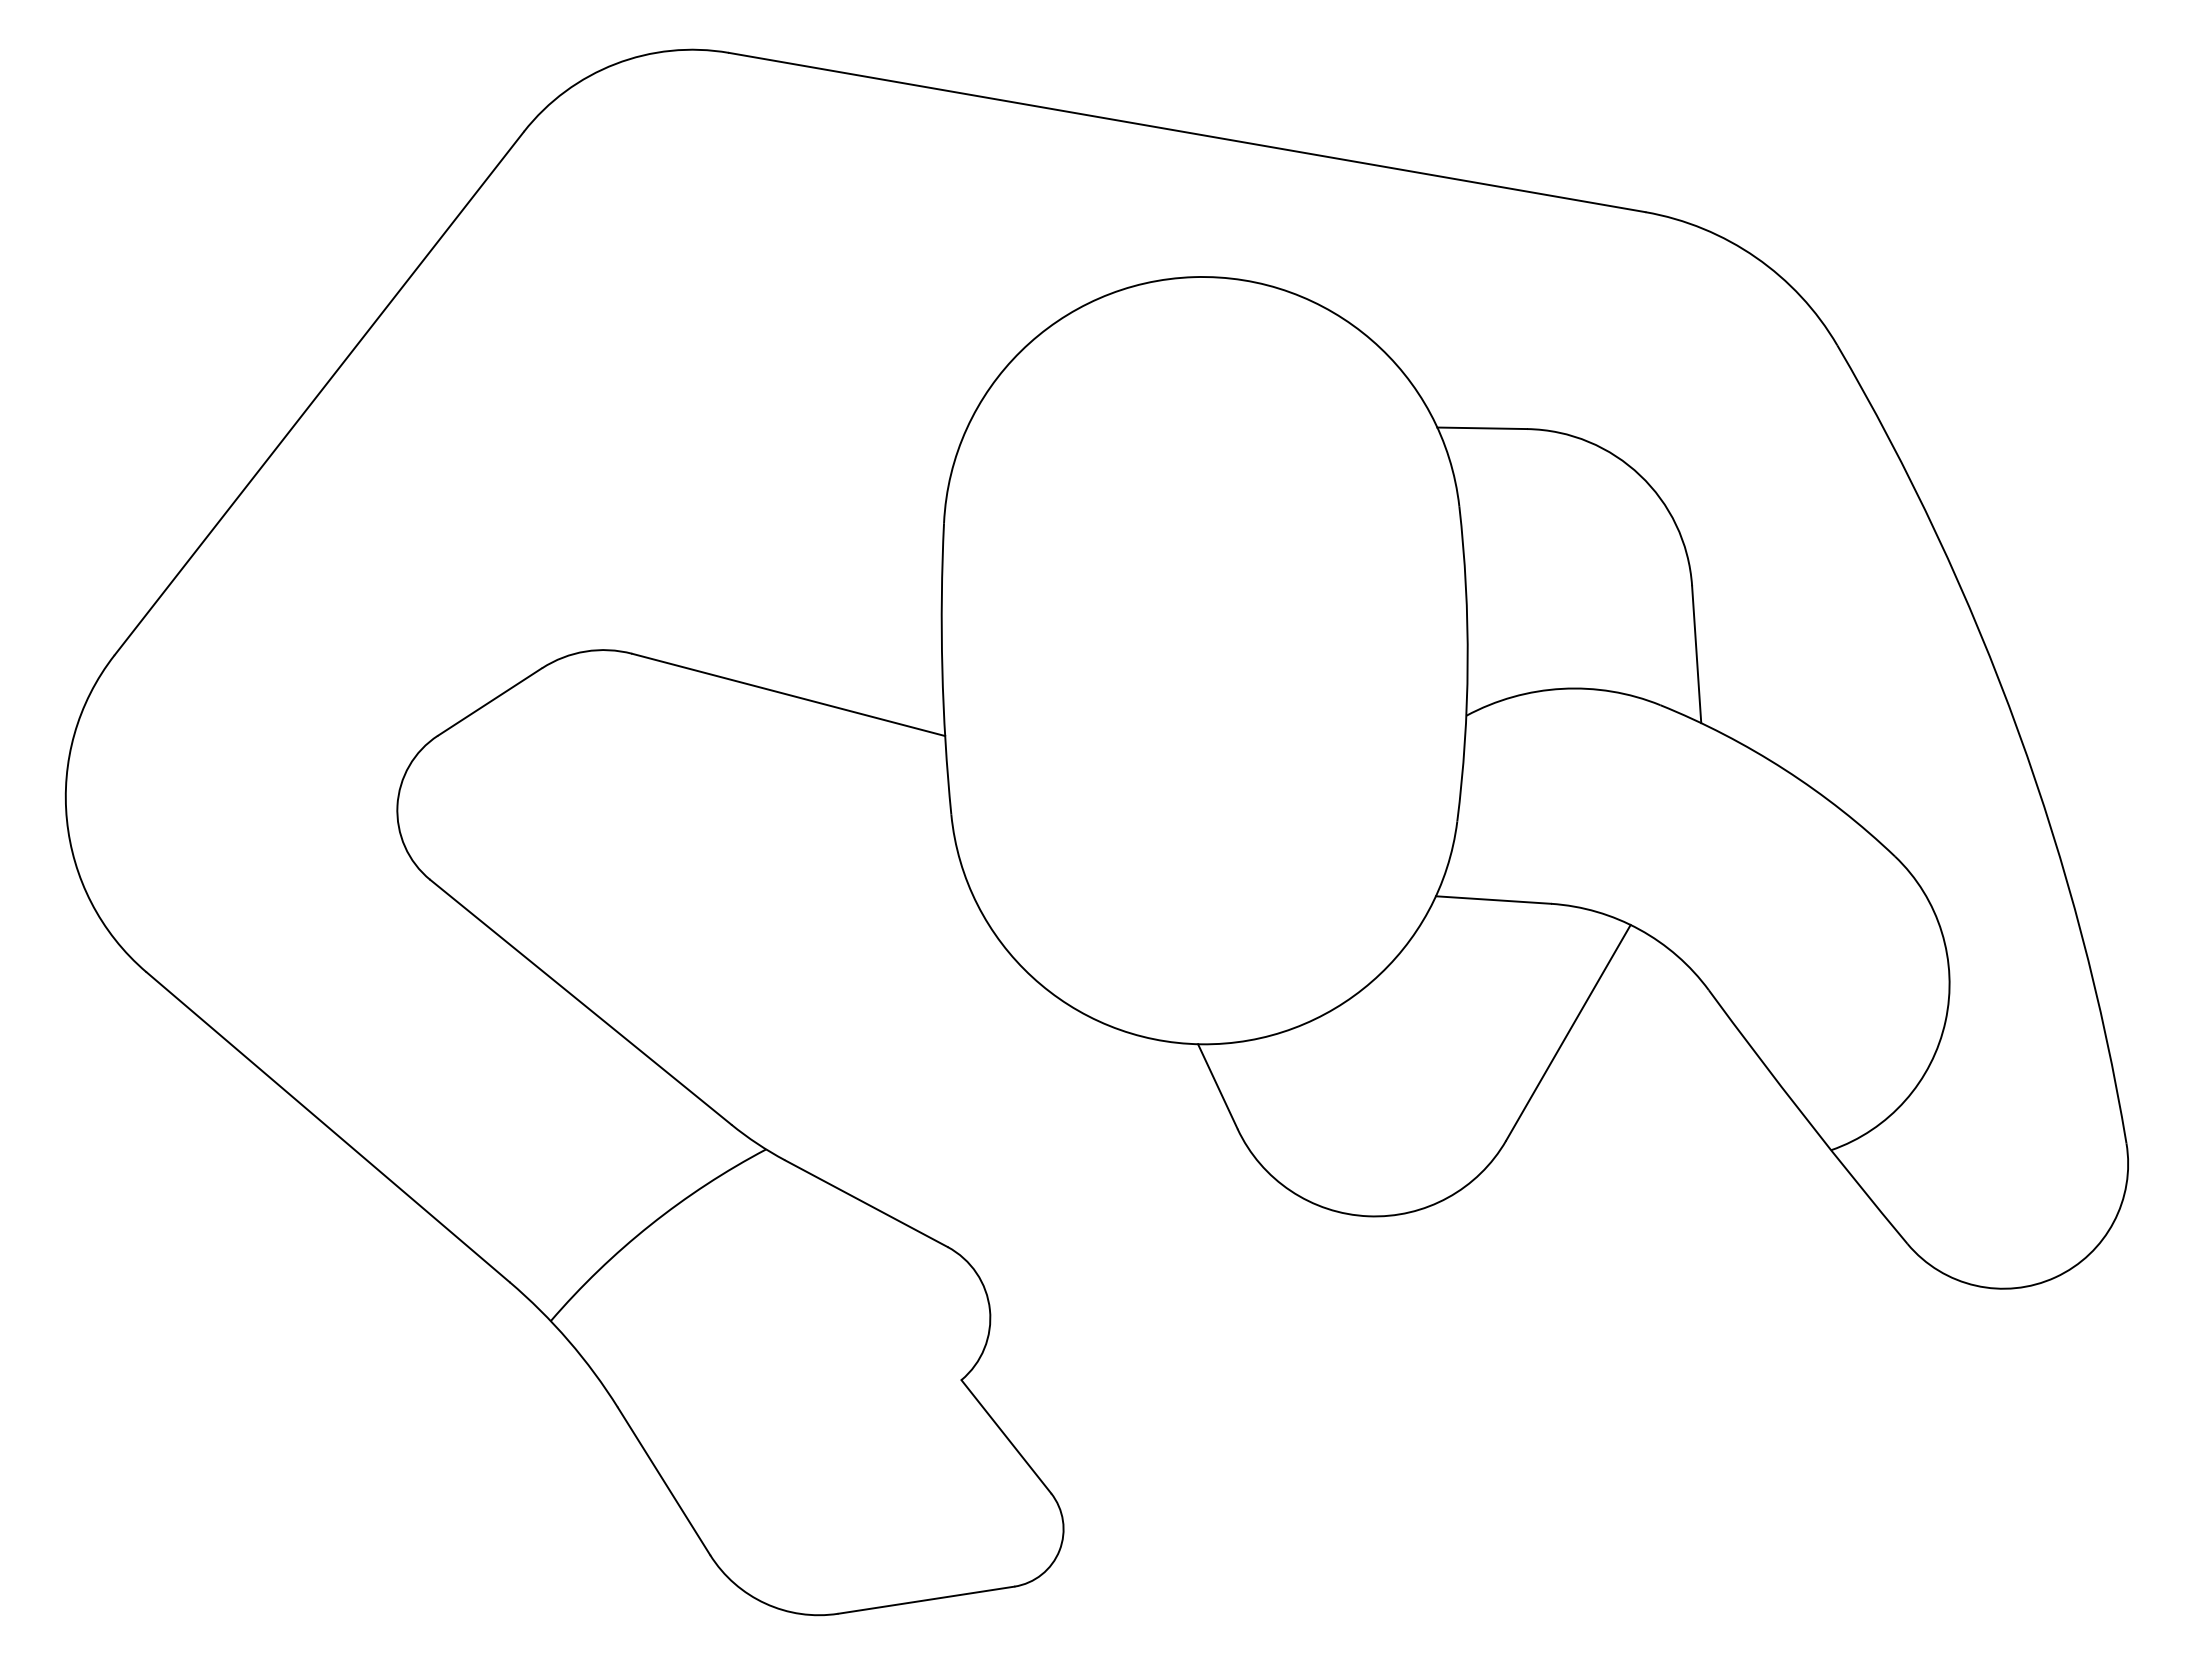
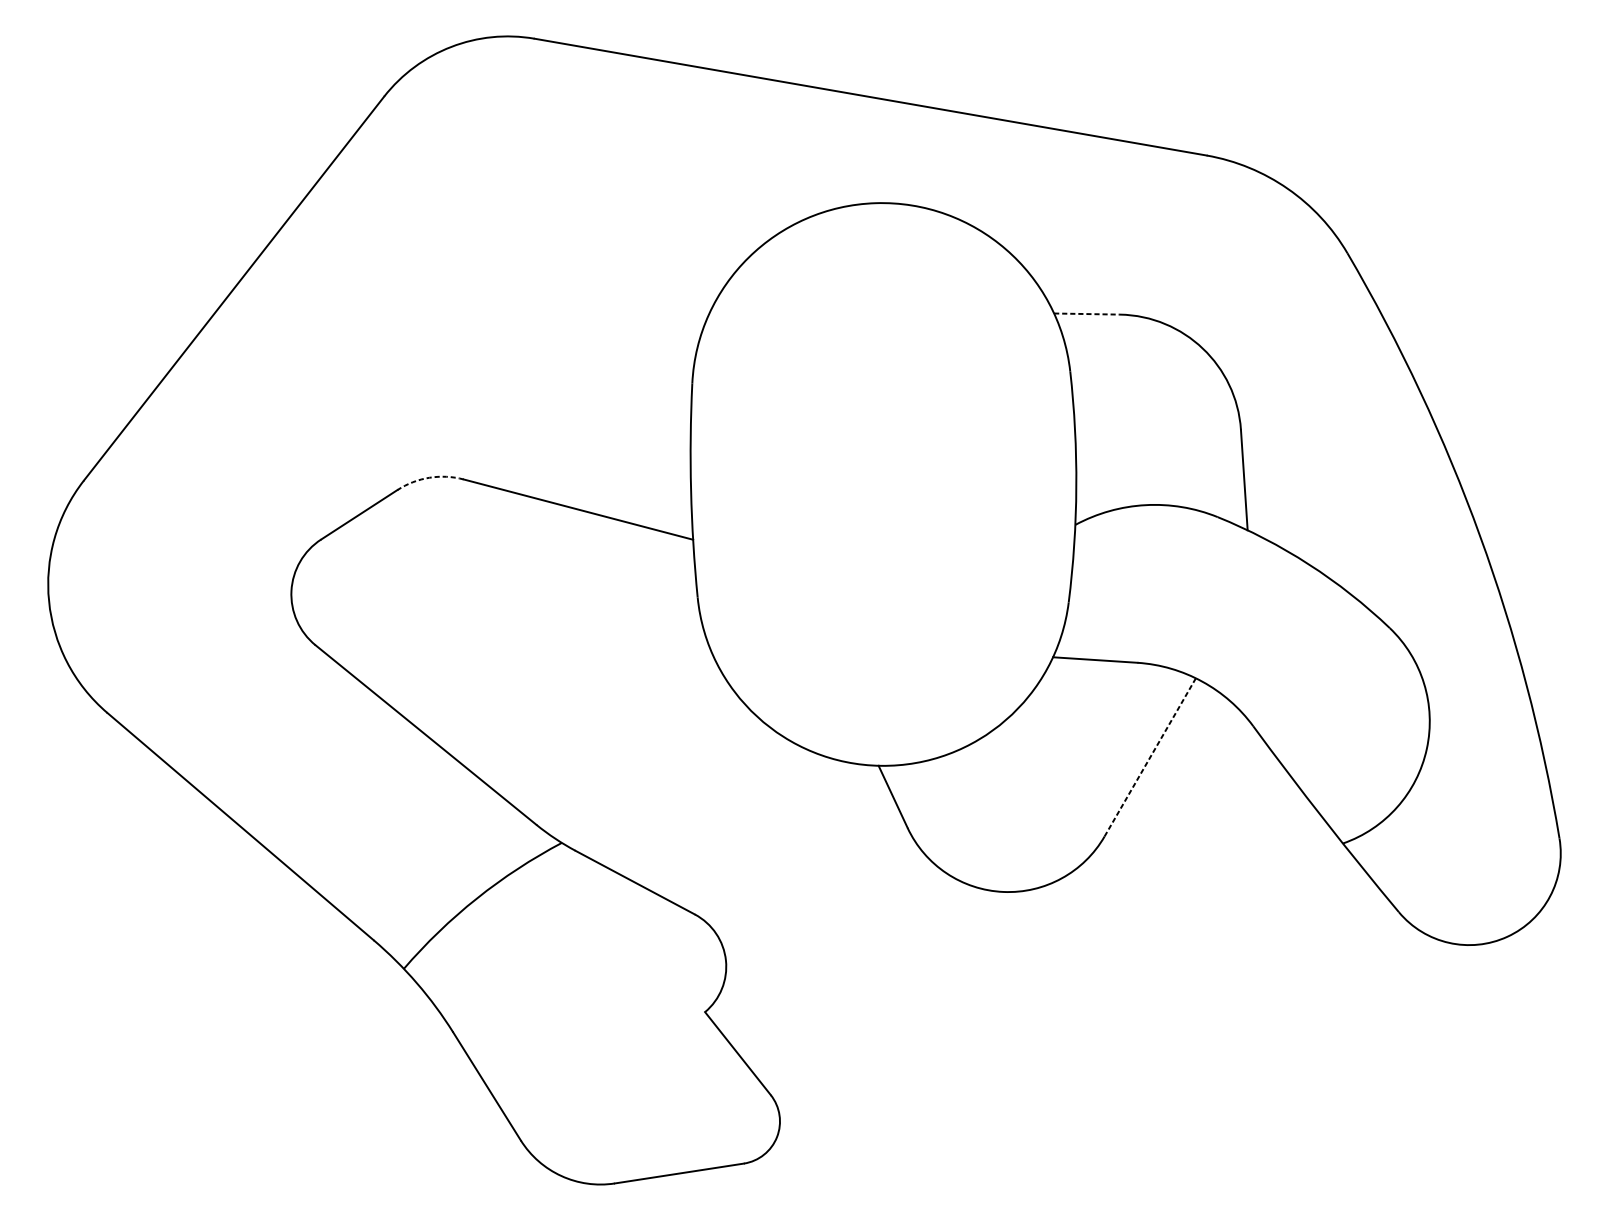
line: (1482, 428) -> (1087, 314), solid -> dashed
arc: (585, 651) -> (429, 477), solid -> dashed
line: (1568, 1032) -> (1150, 757), solid -> dashed

